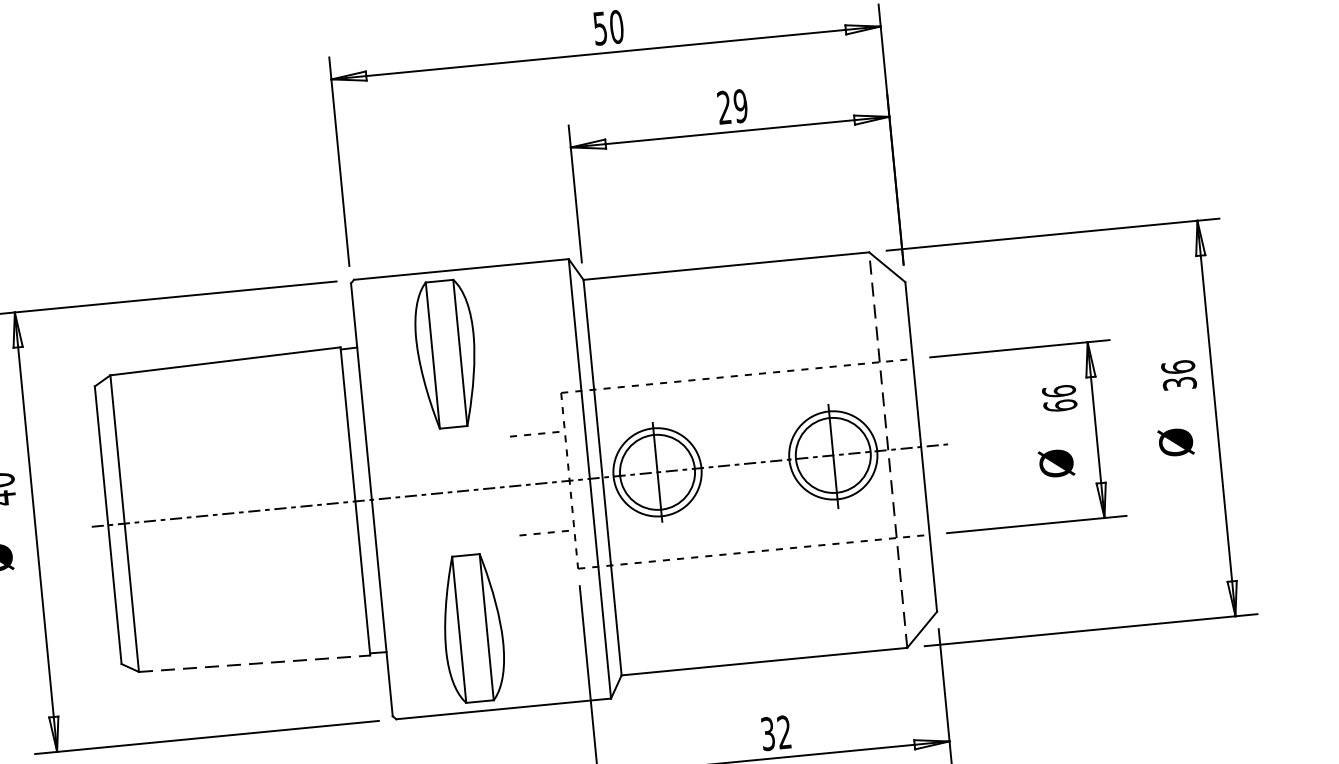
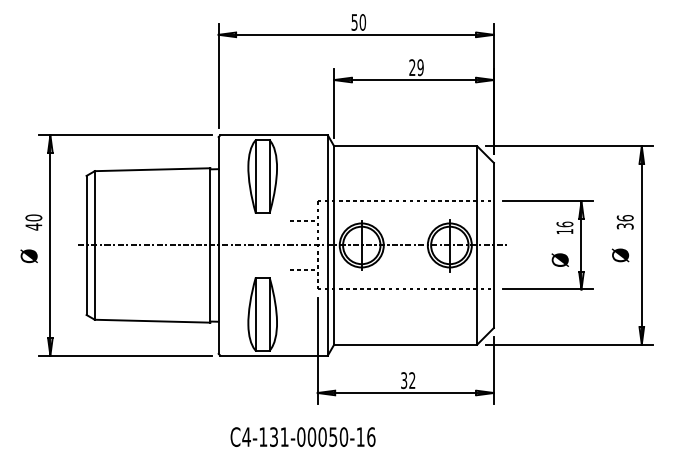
text: (1059, 405) -> (564, 231), 66 -> 16
line: (888, 448) -> (477, 244), dashed -> solid
line: (254, 664) -> (152, 321), dashed -> solid

